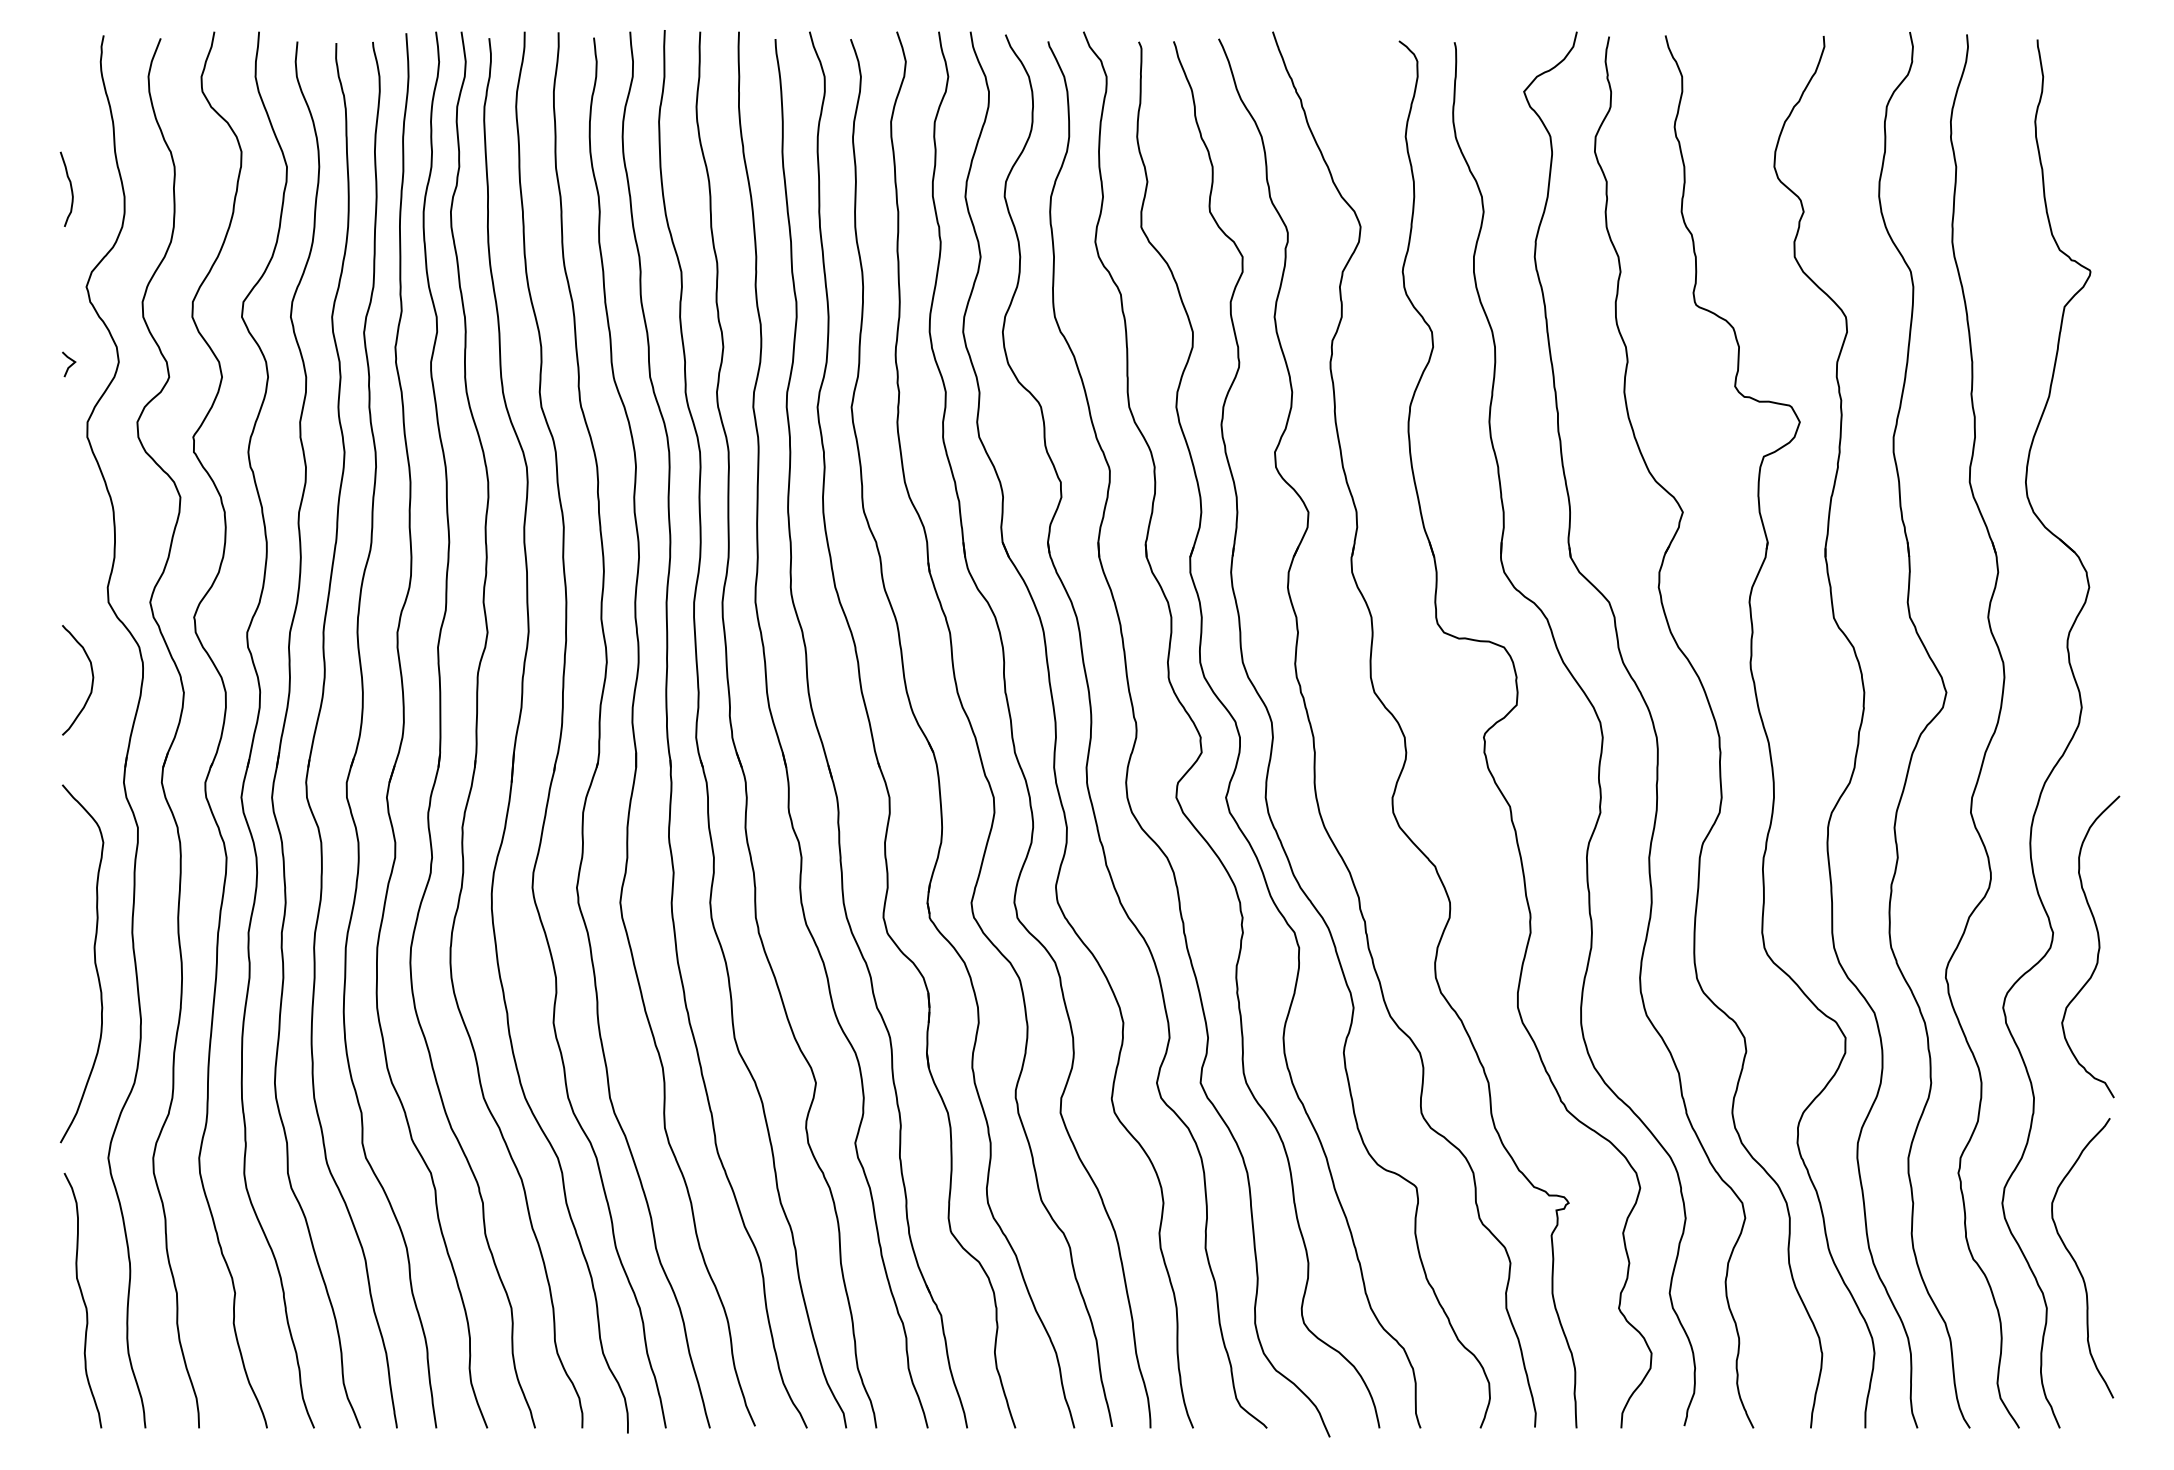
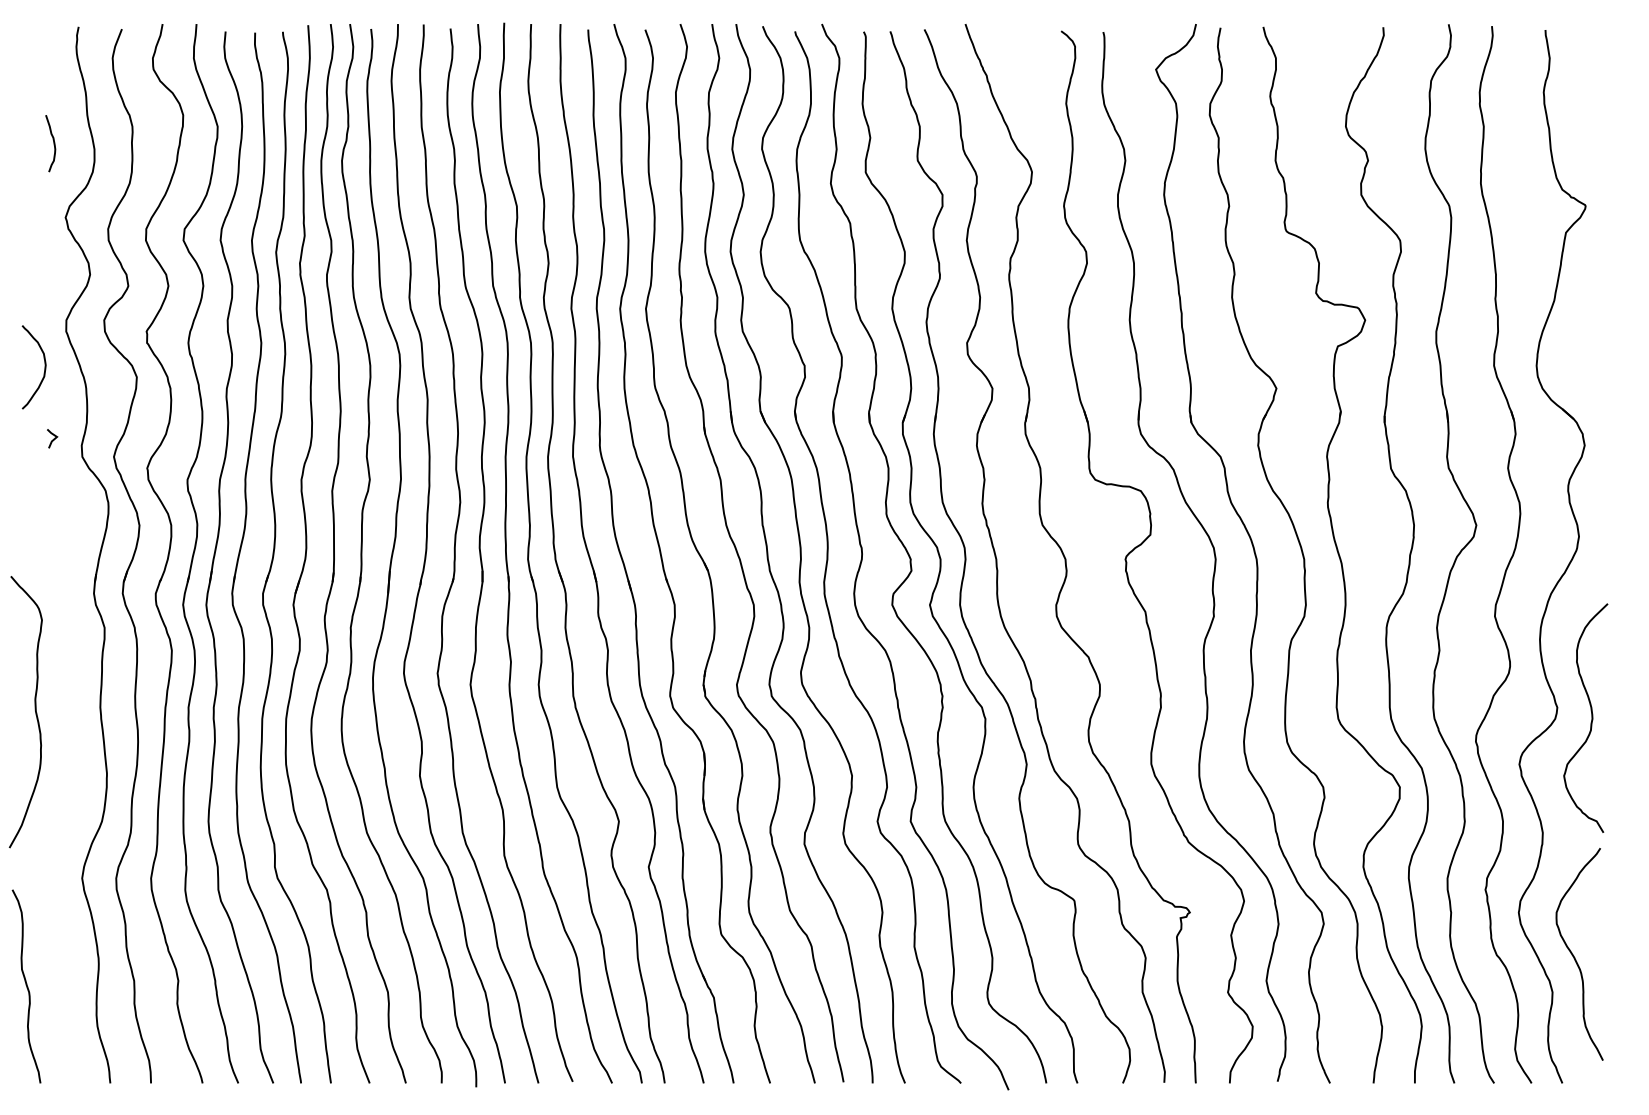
line: (70, 364) -> (53, 438), moved
curve: (91, 682) -> (44, 369), moved
curve: (94, 963) -> (35, 711), moved
curve: (82, 1300) -> (26, 986), moved

